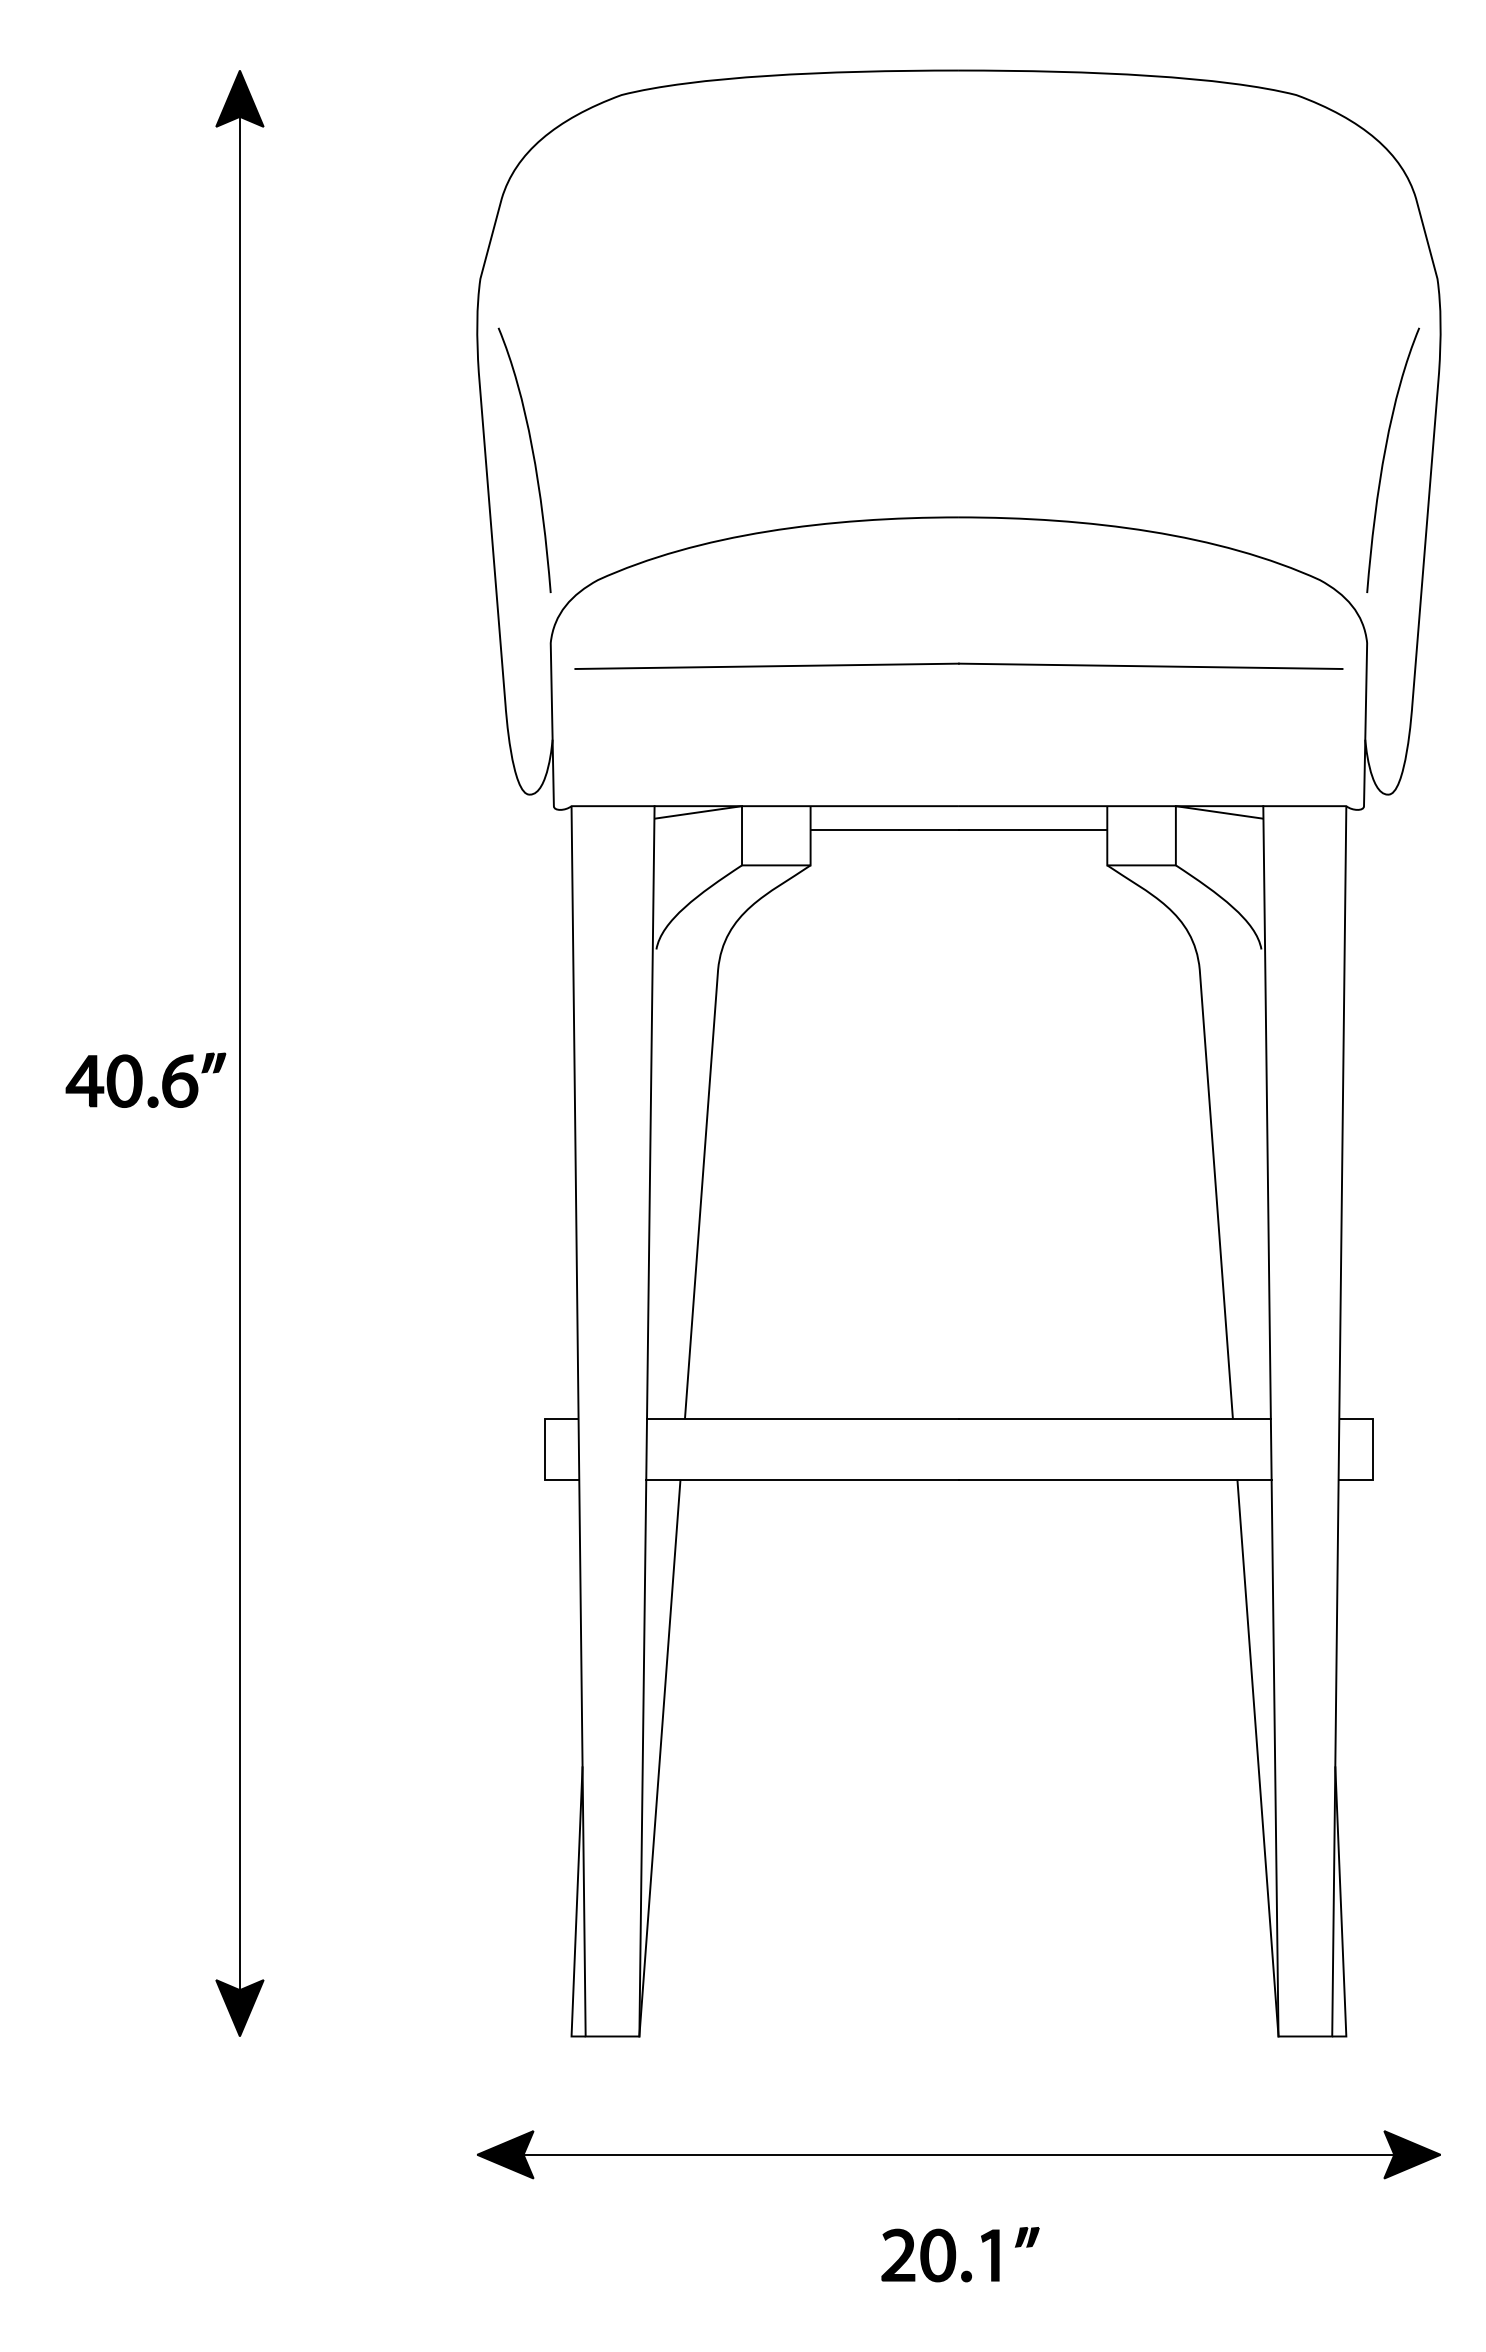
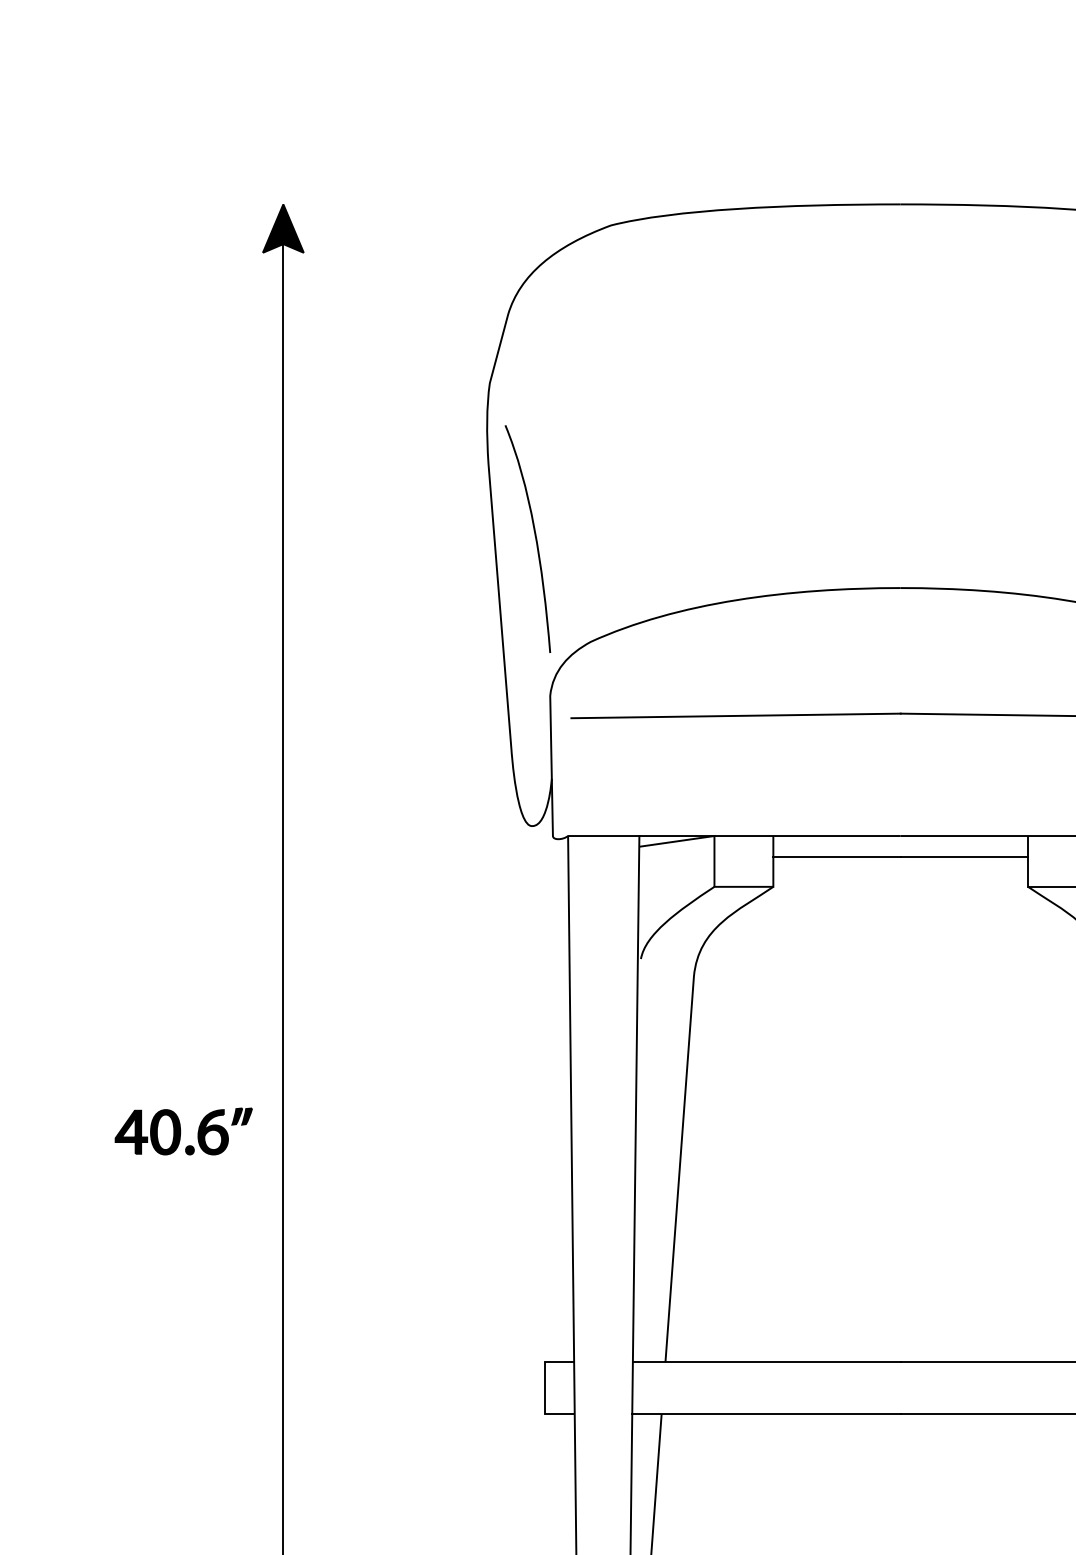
part: (145, 1079) -> (183, 1130), moved

